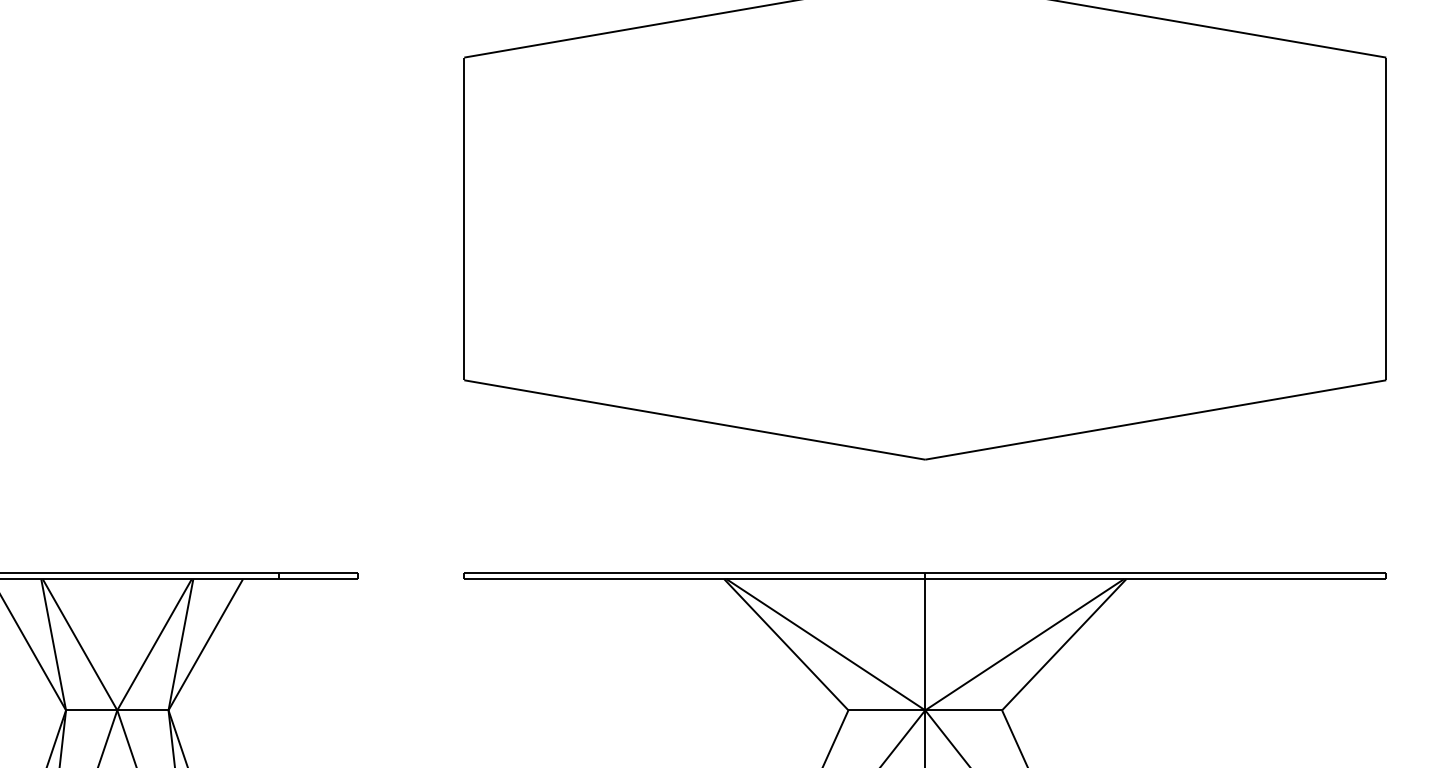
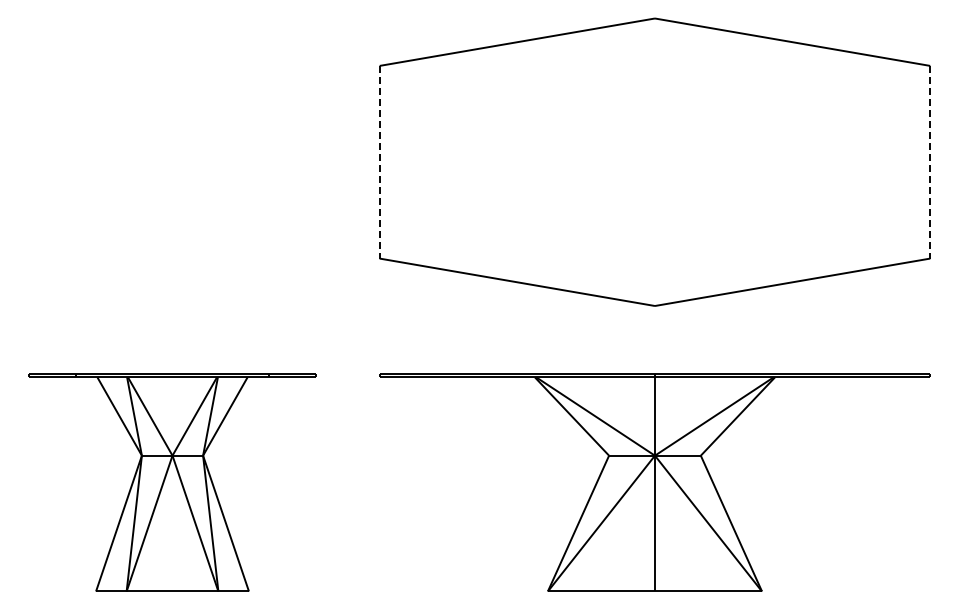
line: (463, 219) -> (379, 162), solid -> dashed
line: (1386, 219) -> (930, 162), solid -> dashed

